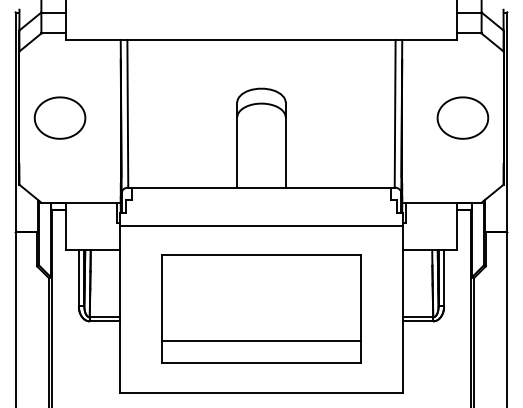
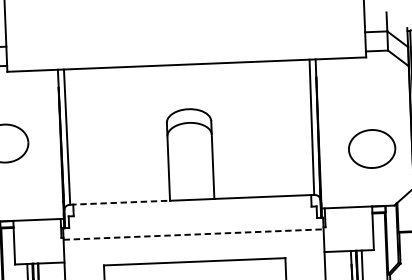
part: (462, 117) -> (371, 148), moved
line: (182, 187) -> (119, 202), solid -> dashed
line: (261, 225) -> (193, 234), solid -> dashed

